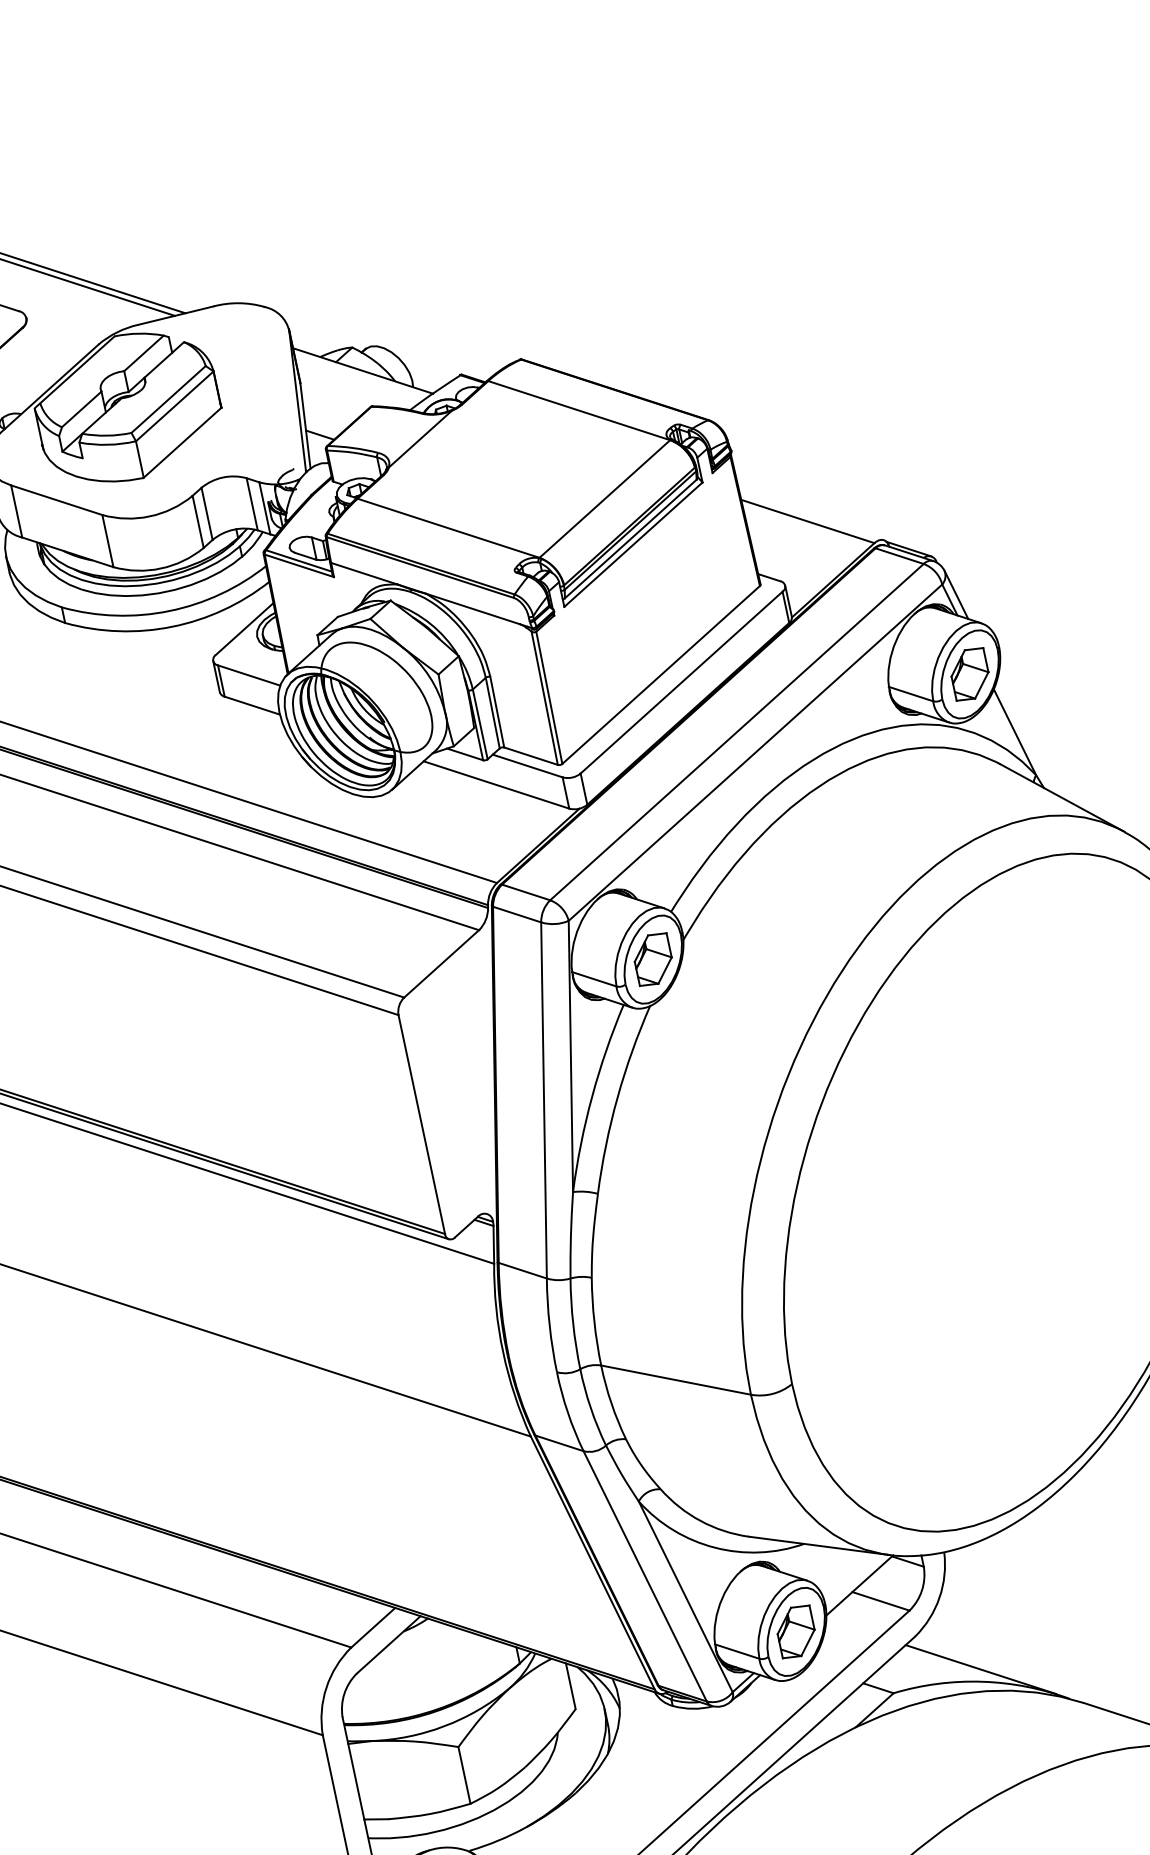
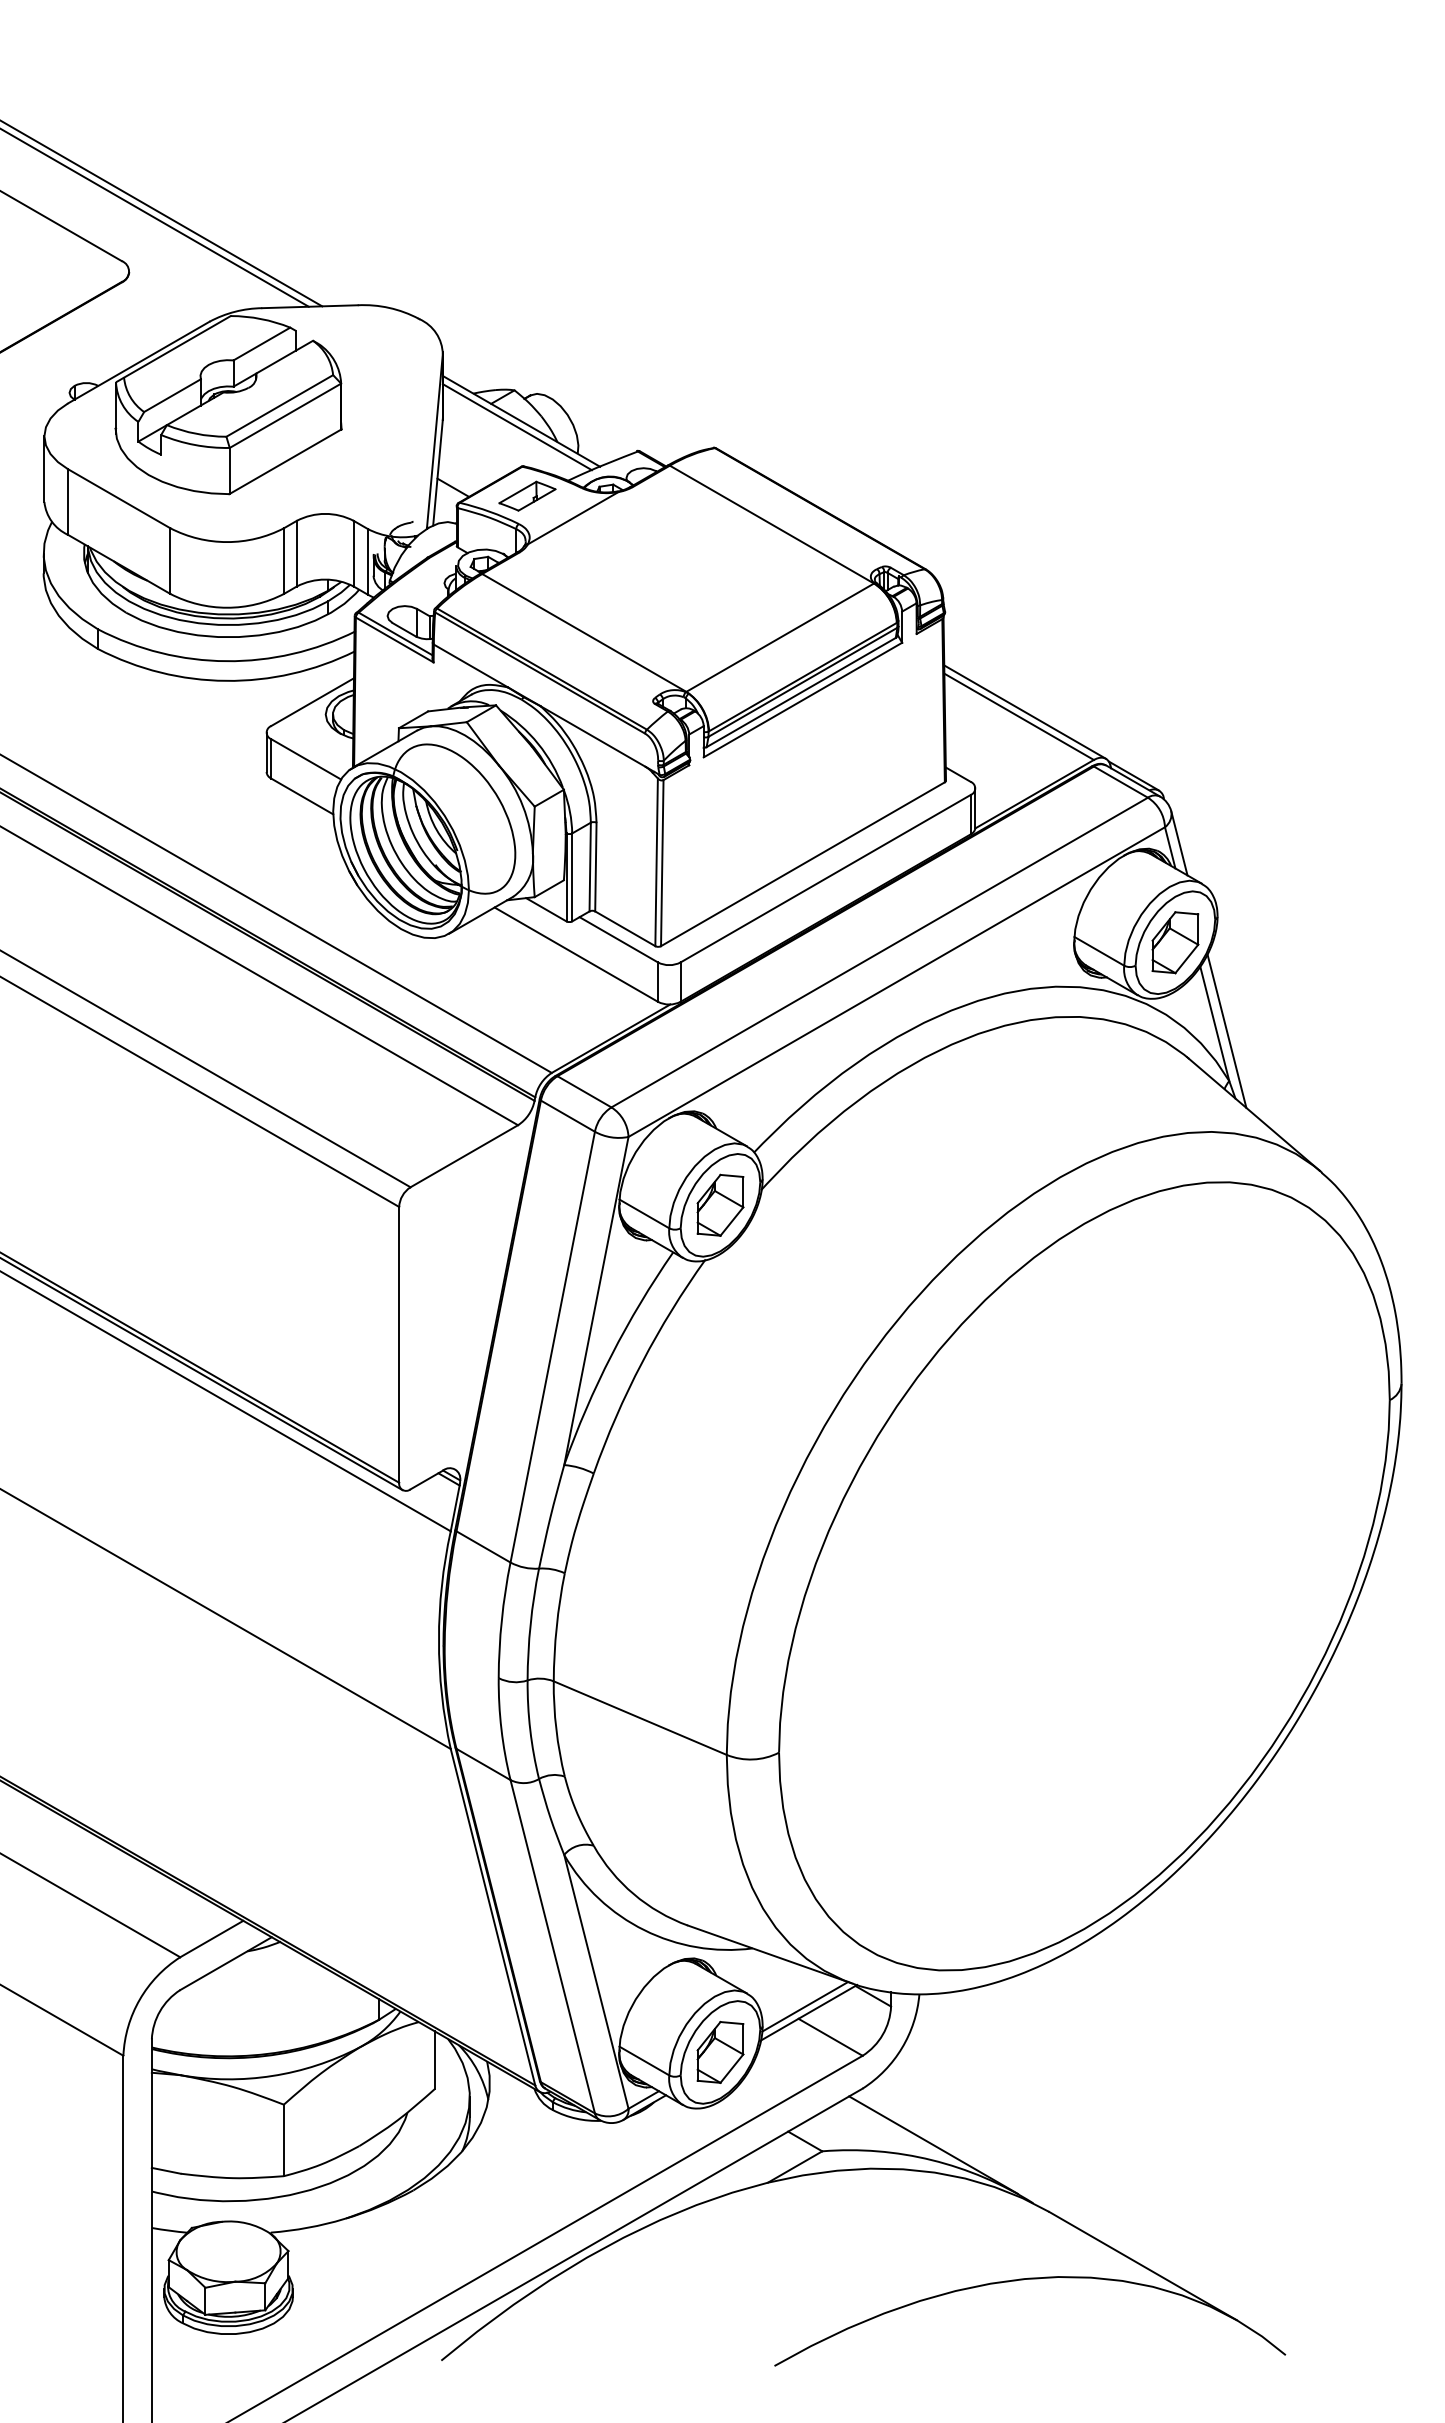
line: (360, 376) -> (516, 427), added
part: (380, 428) -> (527, 495), added
line: (811, 516) -> (1024, 711), added
line: (1025, 735) -> (1226, 1030), added
line: (855, 1581) -> (805, 2006), added

